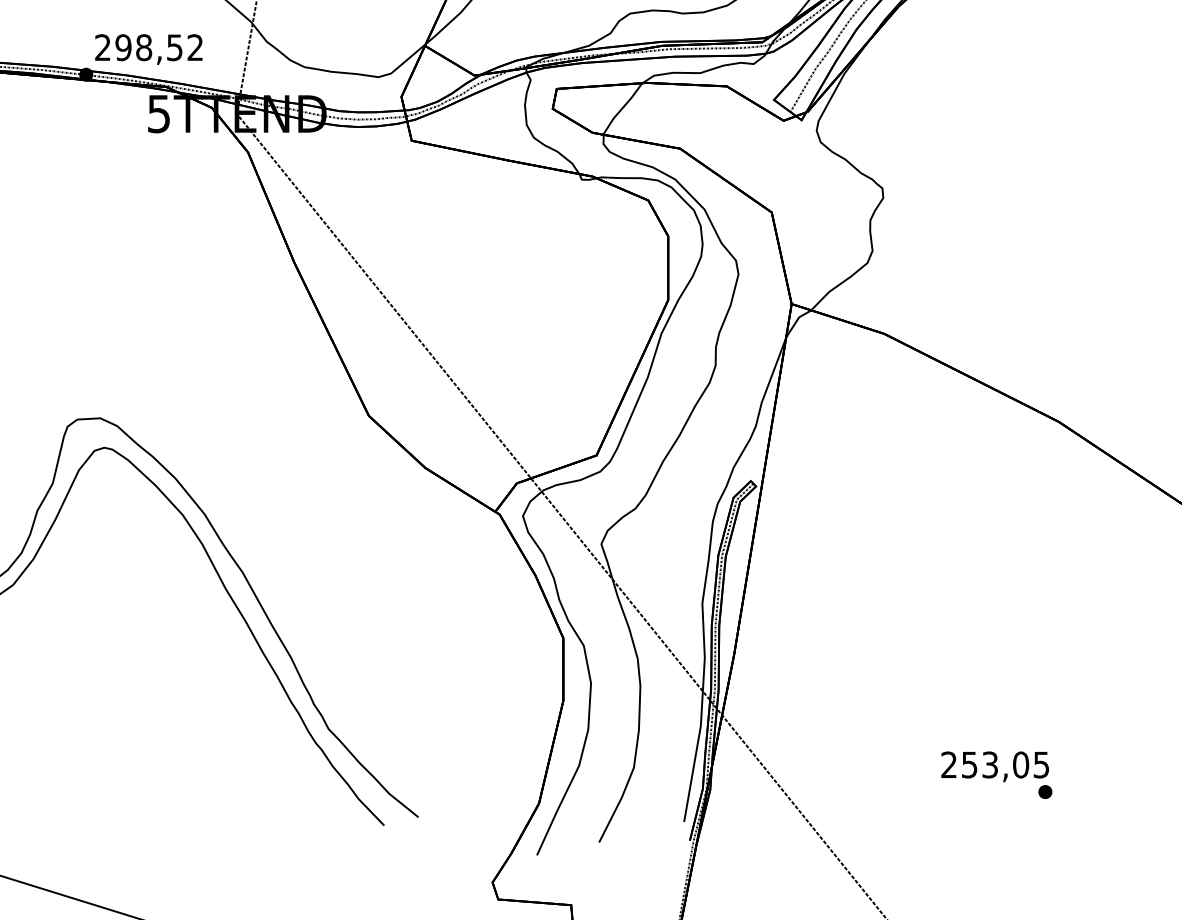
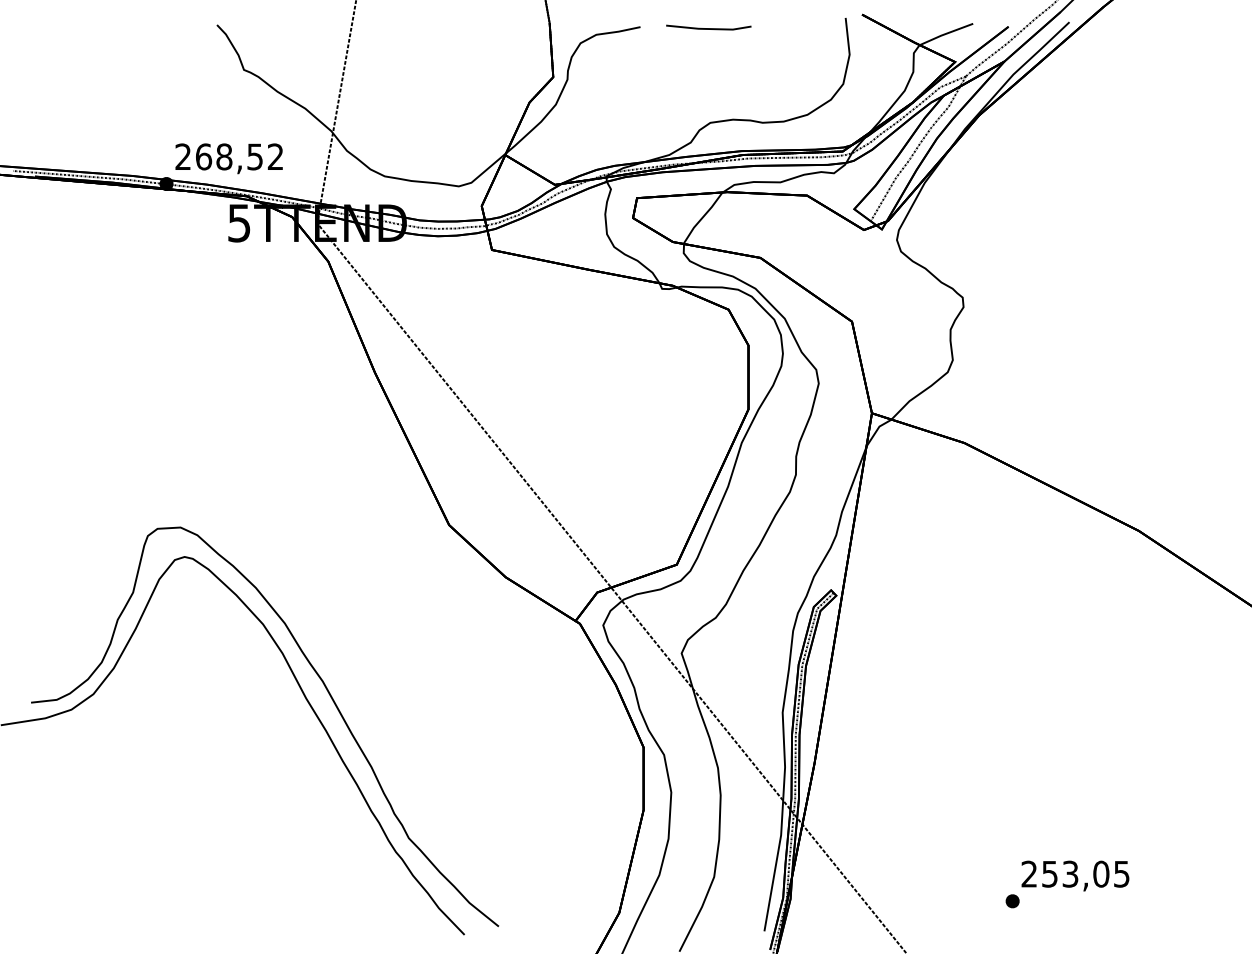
text: (123, 47) -> (203, 156), 298,52 -> 268,52
part: (1045, 792) -> (1012, 901), moved

